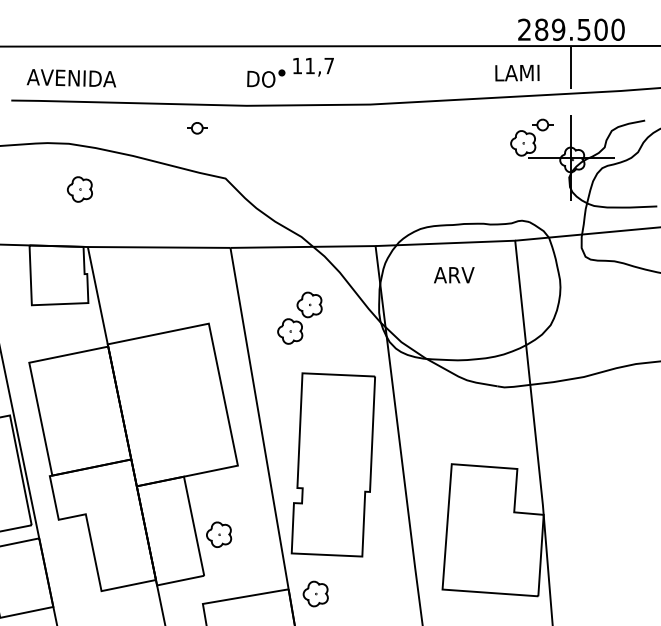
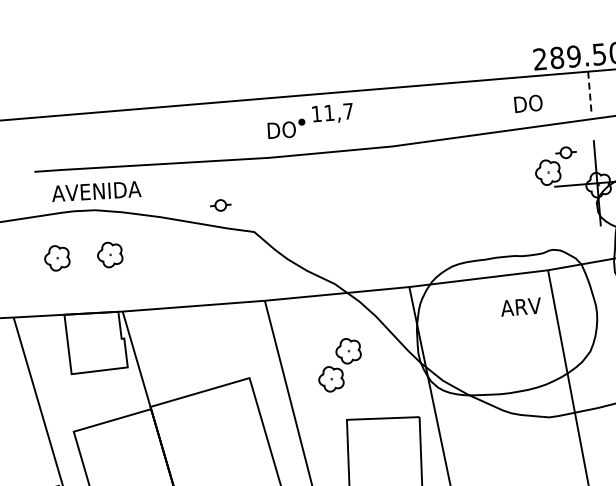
line: (571, 67) -> (589, 93), solid -> dashed
text: (518, 72) -> (537, 102), LAMI -> DO
text: (71, 78) -> (96, 191), moved
part: (197, 128) -> (220, 205), moved
part: (26, 188) -> (56, 258), added
text: (454, 275) -> (521, 307), moved

